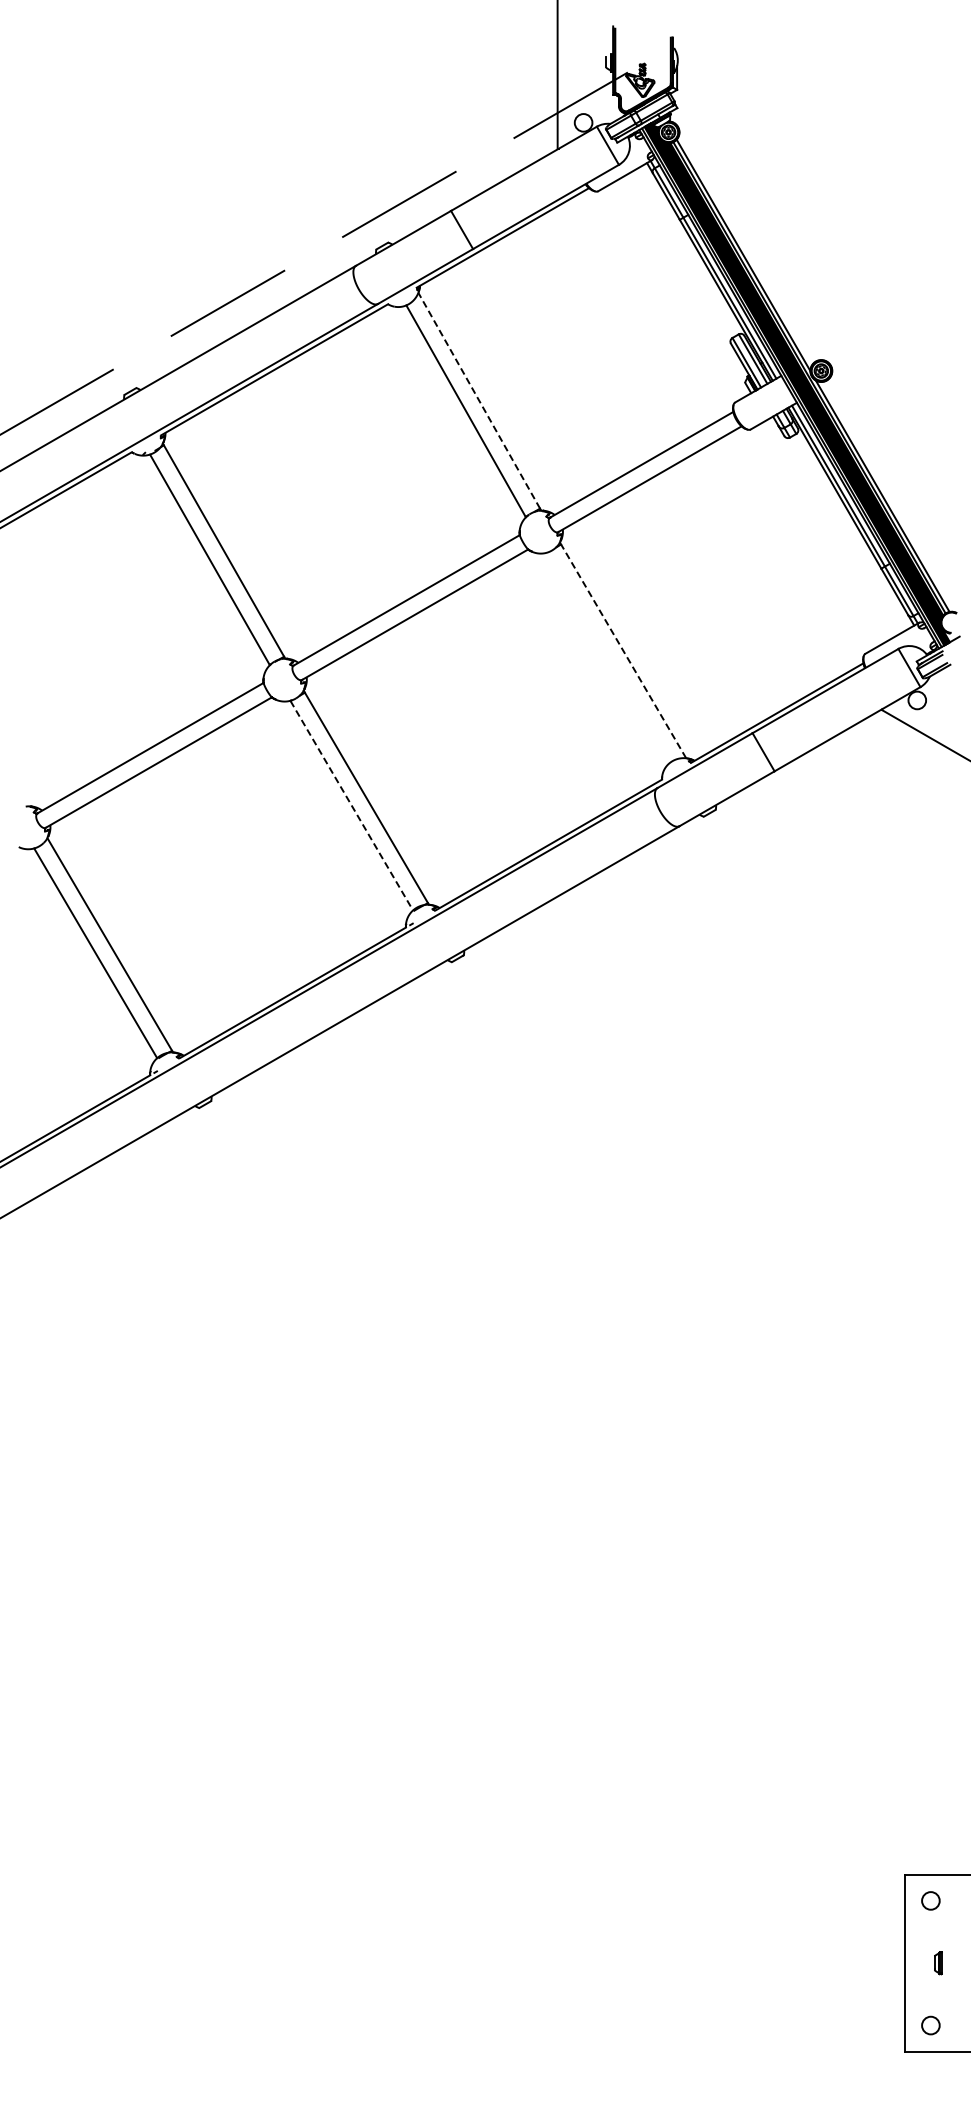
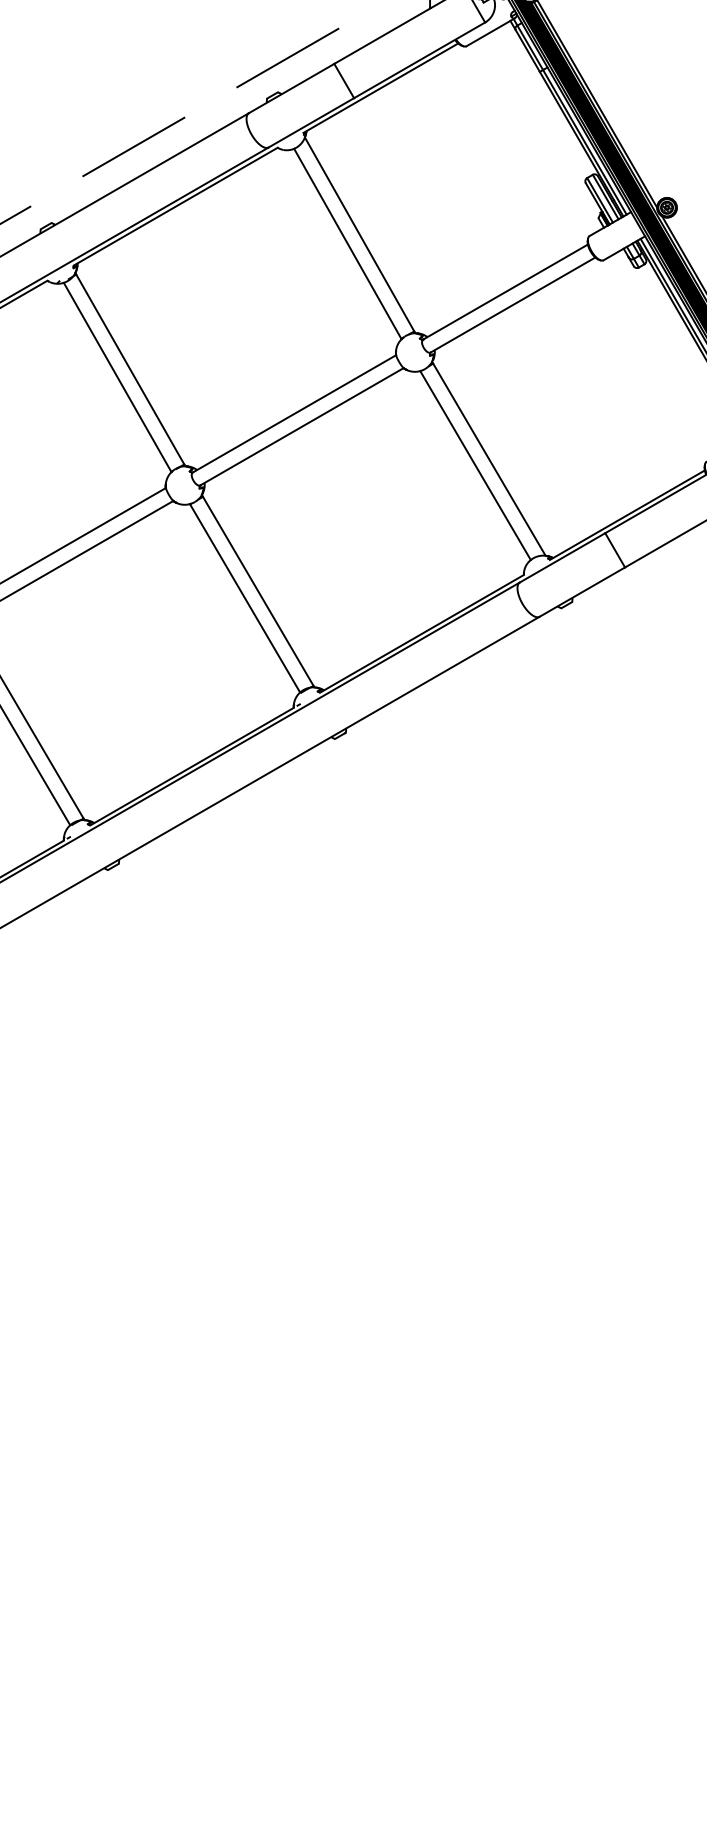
line: (479, 400) -> (359, 234), dashed -> solid
line: (623, 651) -> (489, 459), dashed -> solid
line: (607, 657) -> (474, 465), added
line: (352, 806) -> (245, 599), dashed -> solid

